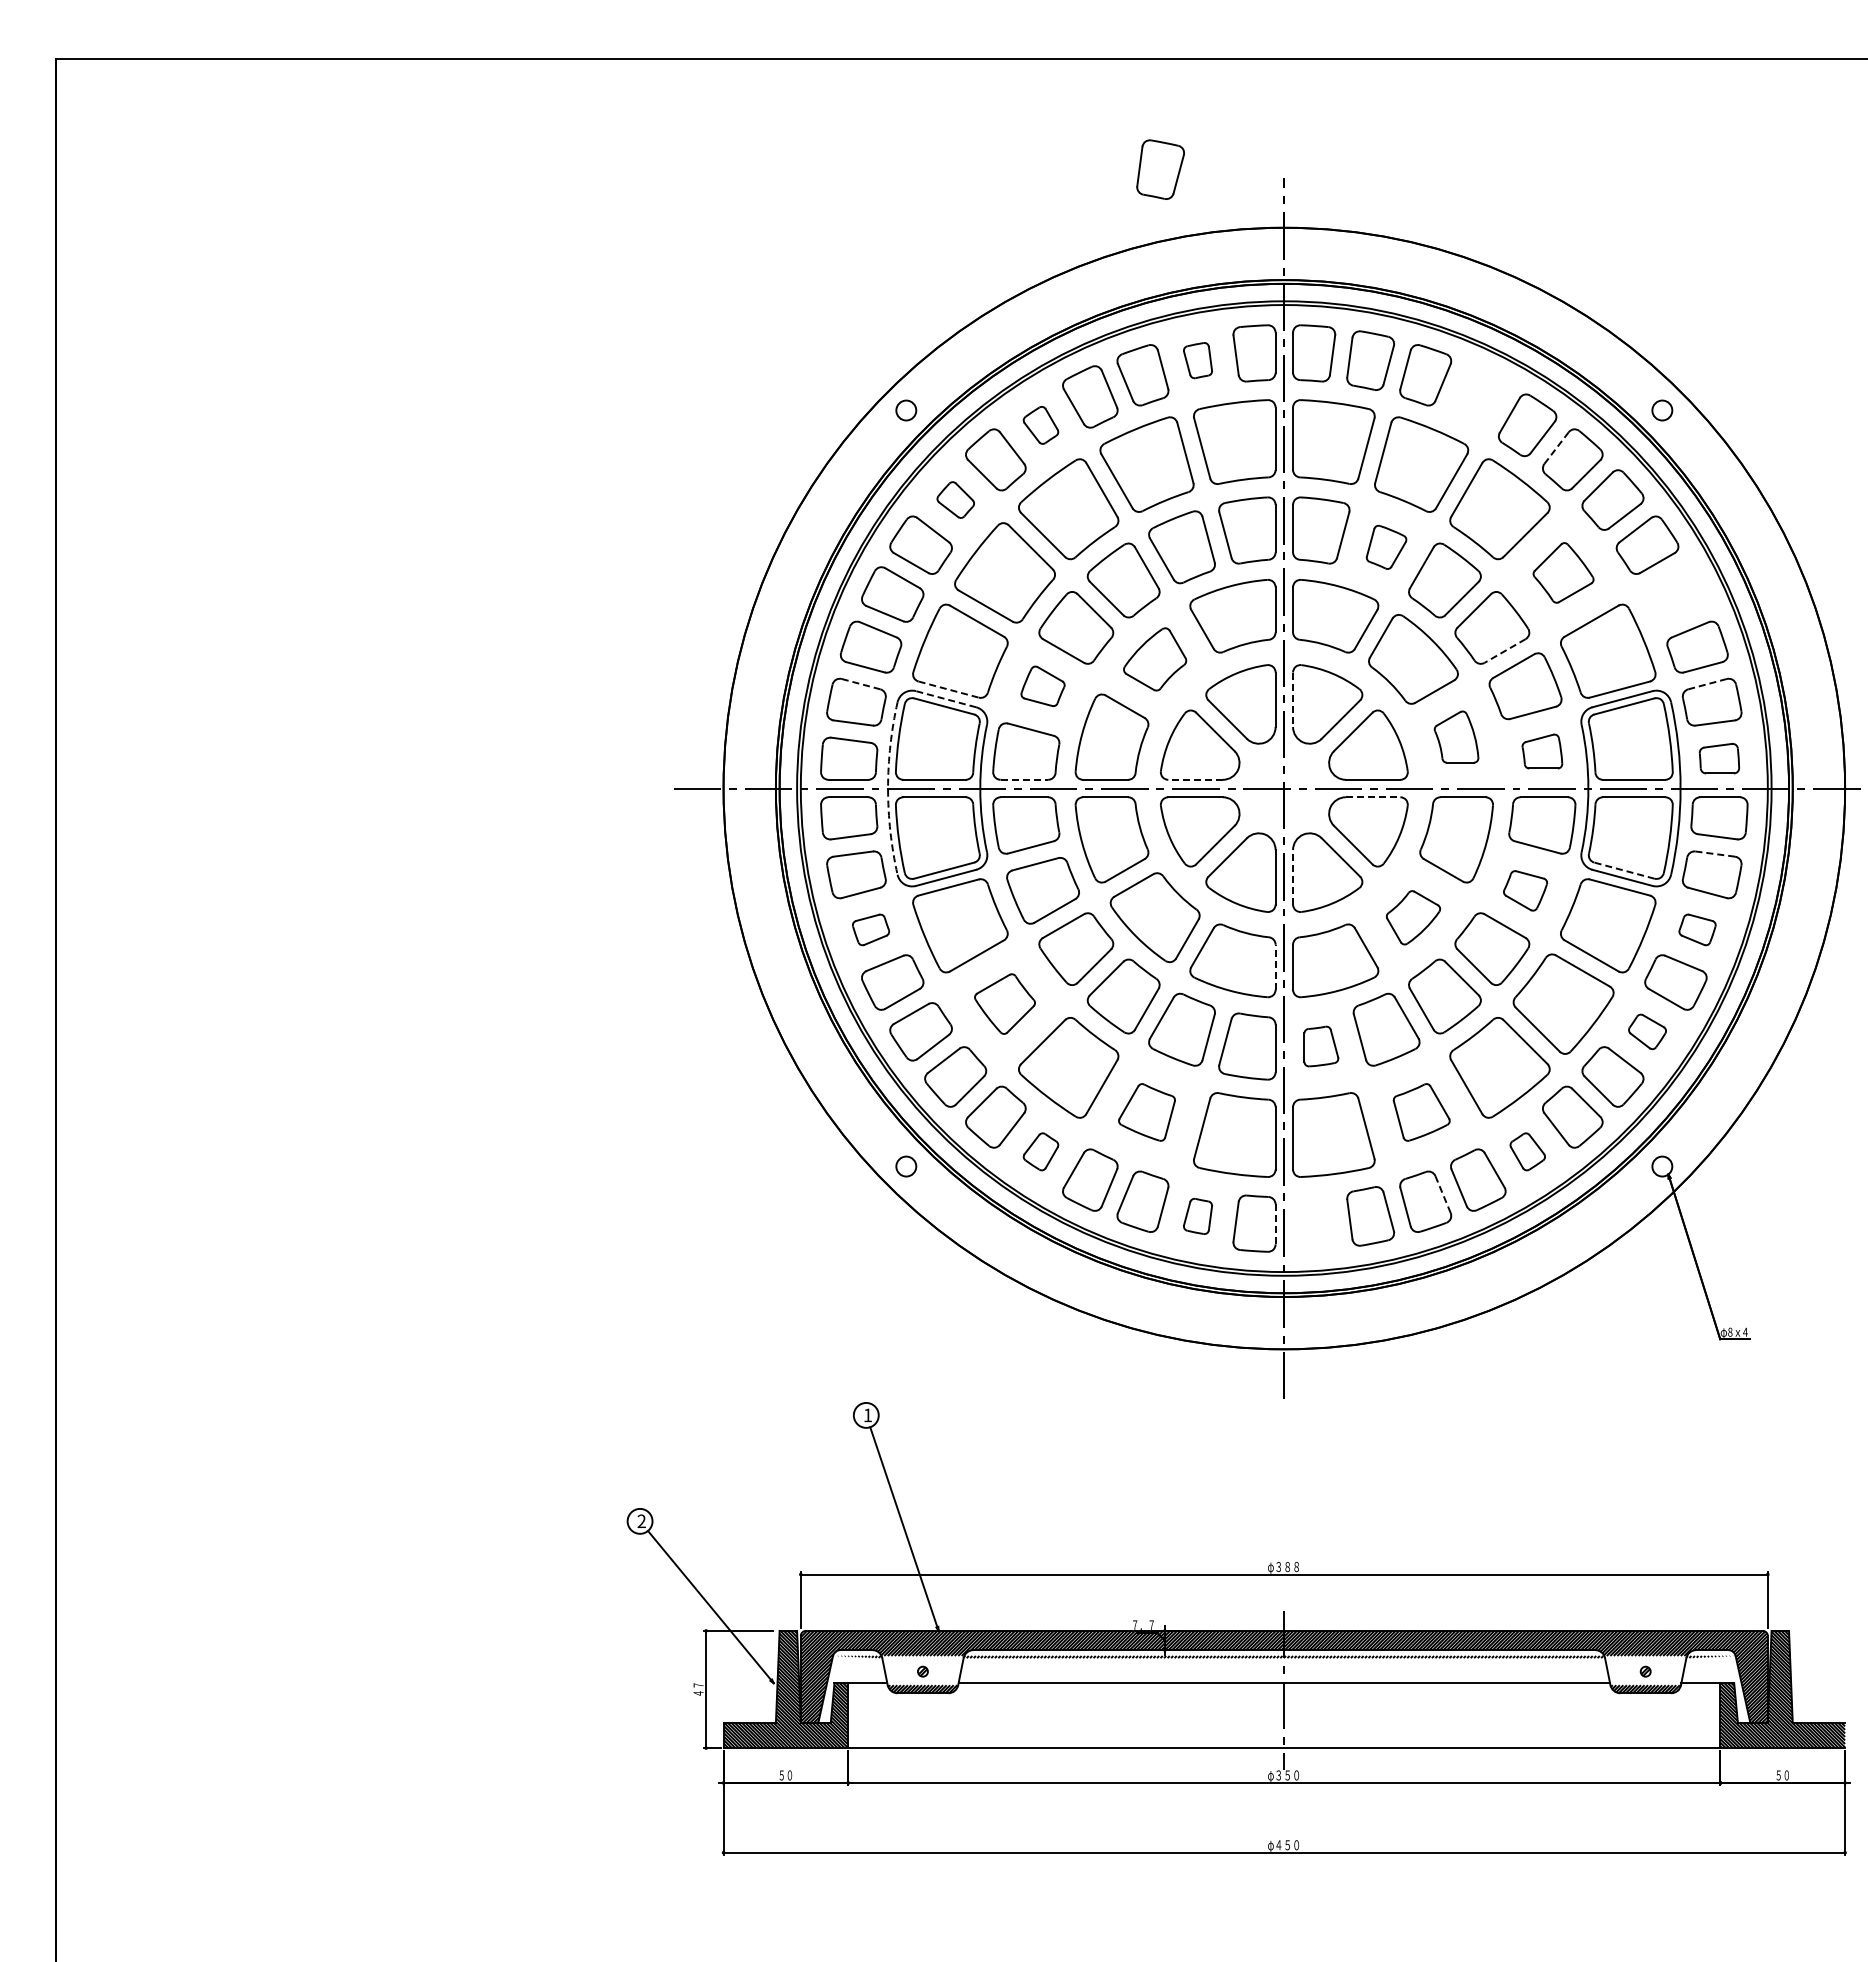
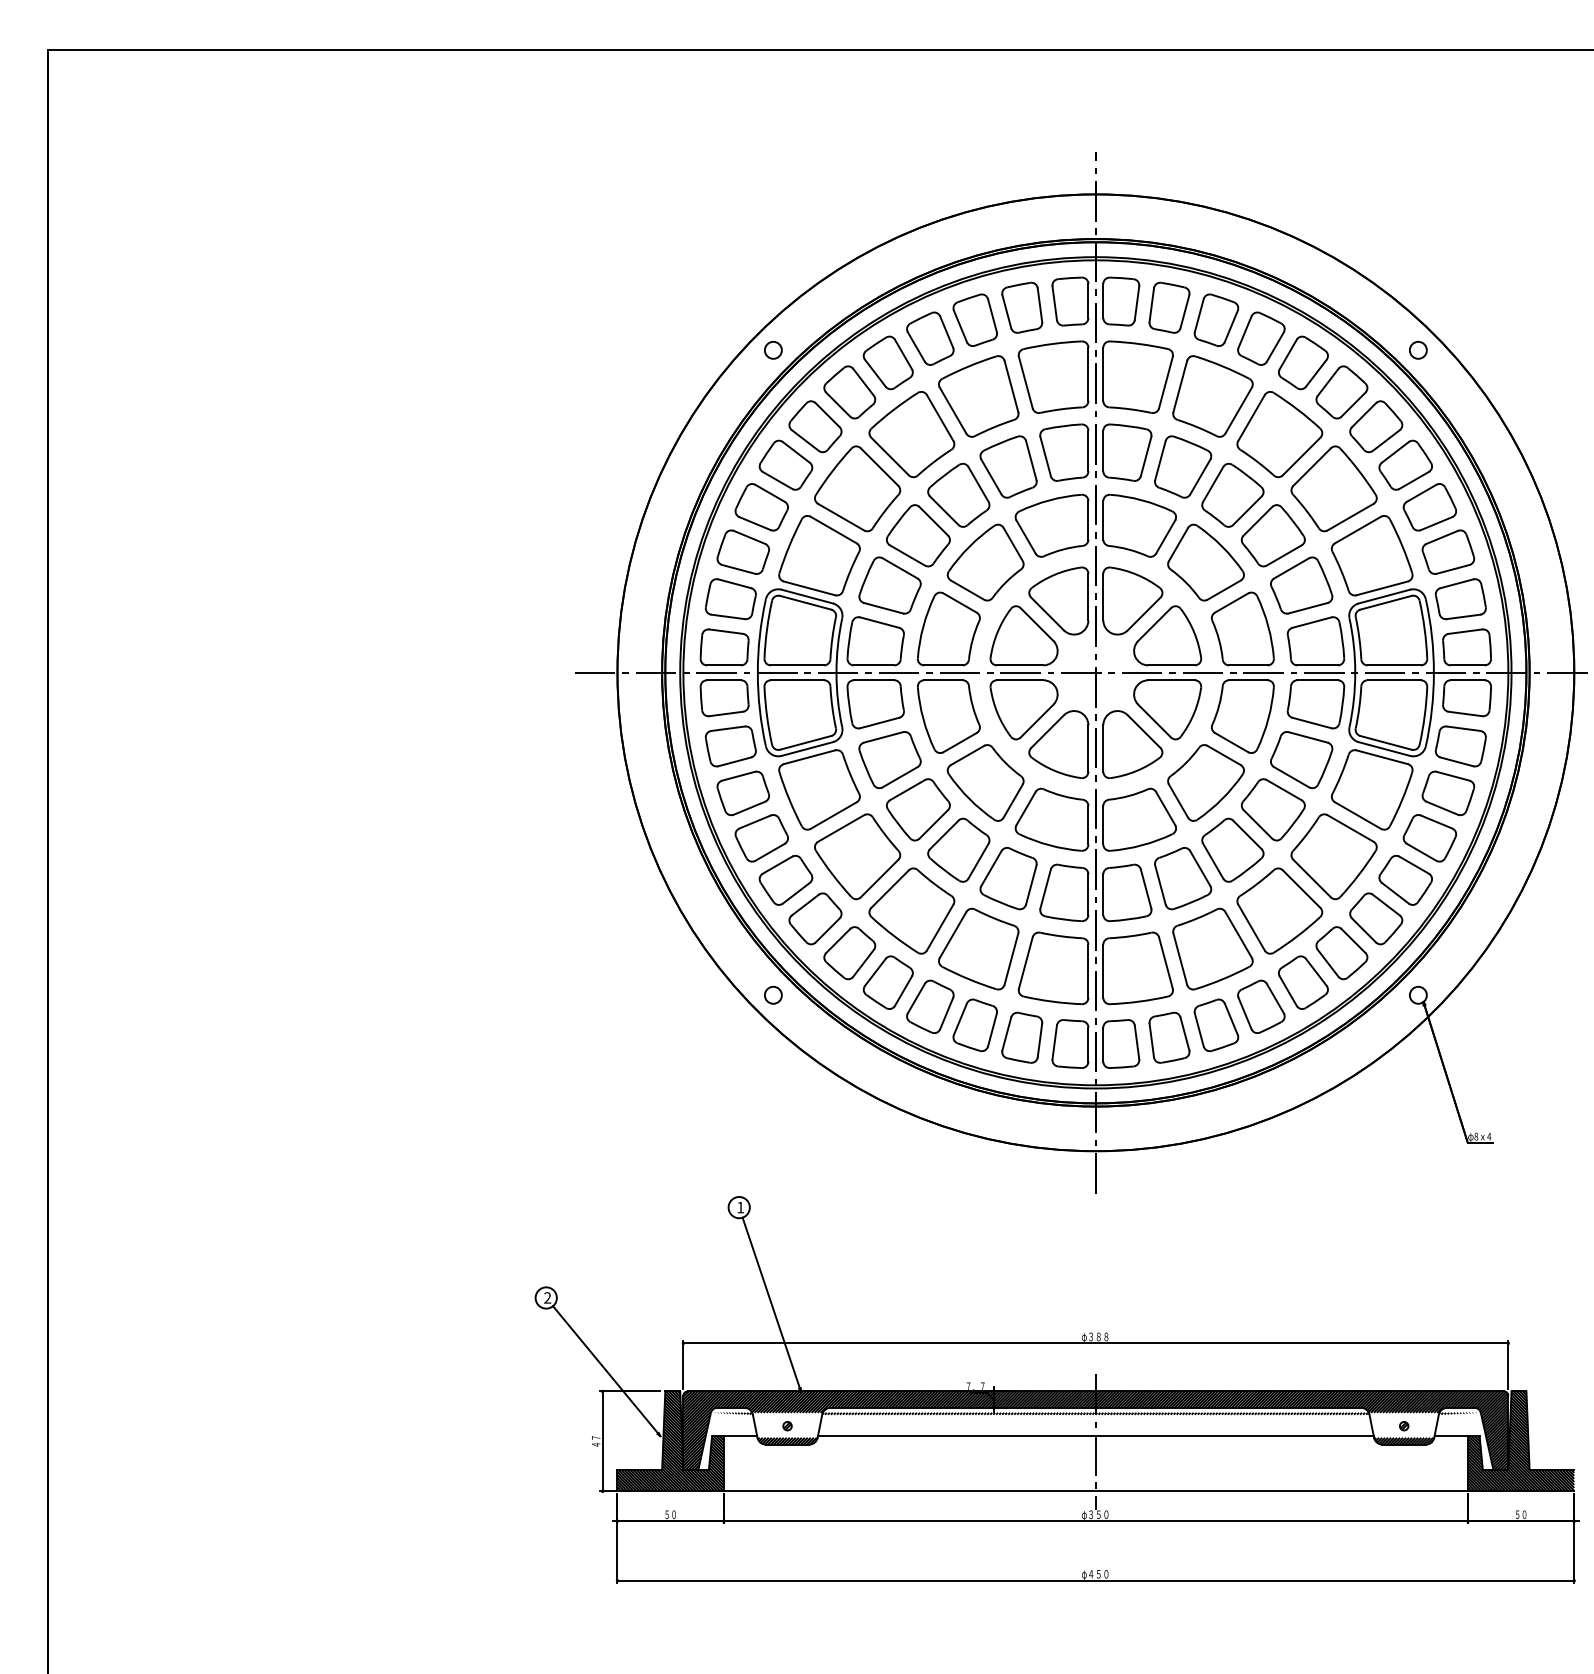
part: (1160, 169) -> (990, 144), removed
part: (1197, 360) -> (1021, 307), size x1.67
part: (1478, 396) -> (1261, 338), added
part: (1040, 425) -> (887, 363), size x1.67
line: (1556, 448) -> (1328, 382), dashed -> solid
part: (955, 499) -> (815, 426), size x1.67
part: (1386, 547) -> (1183, 467), size x1.67
part: (1563, 572) -> (1334, 488), size x1.67
part: (1675, 594) -> (1429, 507), added
line: (1505, 651) -> (1284, 555), dashed -> solid
part: (1154, 659) -> (985, 562), size x1.43
line: (861, 684) -> (735, 584), dashed -> solid
line: (1707, 684) -> (1456, 584), dashed -> solid
part: (1042, 686) -> (889, 585), size x1.67
line: (949, 689) -> (810, 588), dashed -> solid
line: (945, 699) -> (806, 596), dashed -> solid
line: (1293, 700) -> (1103, 597), dashed -> solid
part: (1456, 736) -> (1242, 628), size x1.67
part: (1542, 751) -> (1316, 641), size x1.67
part: (1719, 758) -> (1467, 647), size x1.43
line: (1024, 779) -> (874, 665), dashed -> solid
line: (1195, 779) -> (1020, 665), dashed -> solid
arc: (888, 788) -> (758, 672), dashed -> solid
line: (1373, 797) -> (1171, 680), dashed -> solid
line: (1715, 854) -> (1463, 729), dashed -> solid
line: (1623, 870) -> (1385, 742), dashed -> solid
line: (1293, 876) -> (1103, 747), dashed -> solid
part: (1525, 890) -> (1301, 759), size x1.67
part: (1413, 917) -> (1206, 782), size x1.67
part: (870, 929) -> (742, 793), size x1.67
part: (1697, 929) -> (1448, 793), size x1.67
line: (1275, 967) -> (1088, 825), dashed -> solid
part: (1004, 1003) -> (857, 856), size x1.67
part: (1647, 1031) -> (1405, 880), size x1.67
part: (1321, 1046) -> (1127, 892), size x1.67
part: (1146, 1112) -> (978, 949), size x1.67
part: (1421, 1112) -> (1212, 949), size x1.67
part: (1040, 1151) -> (887, 982), size x1.67
part: (1527, 1151) -> (1303, 982), size x1.67
line: (1443, 1194) -> (1231, 1019), dashed -> solid
part: (1197, 1216) -> (1021, 1037), size x1.67
part: (1314, 1223) -> (1121, 1043), added
line: (1275, 1224) -> (1088, 1044), dashed -> solid

